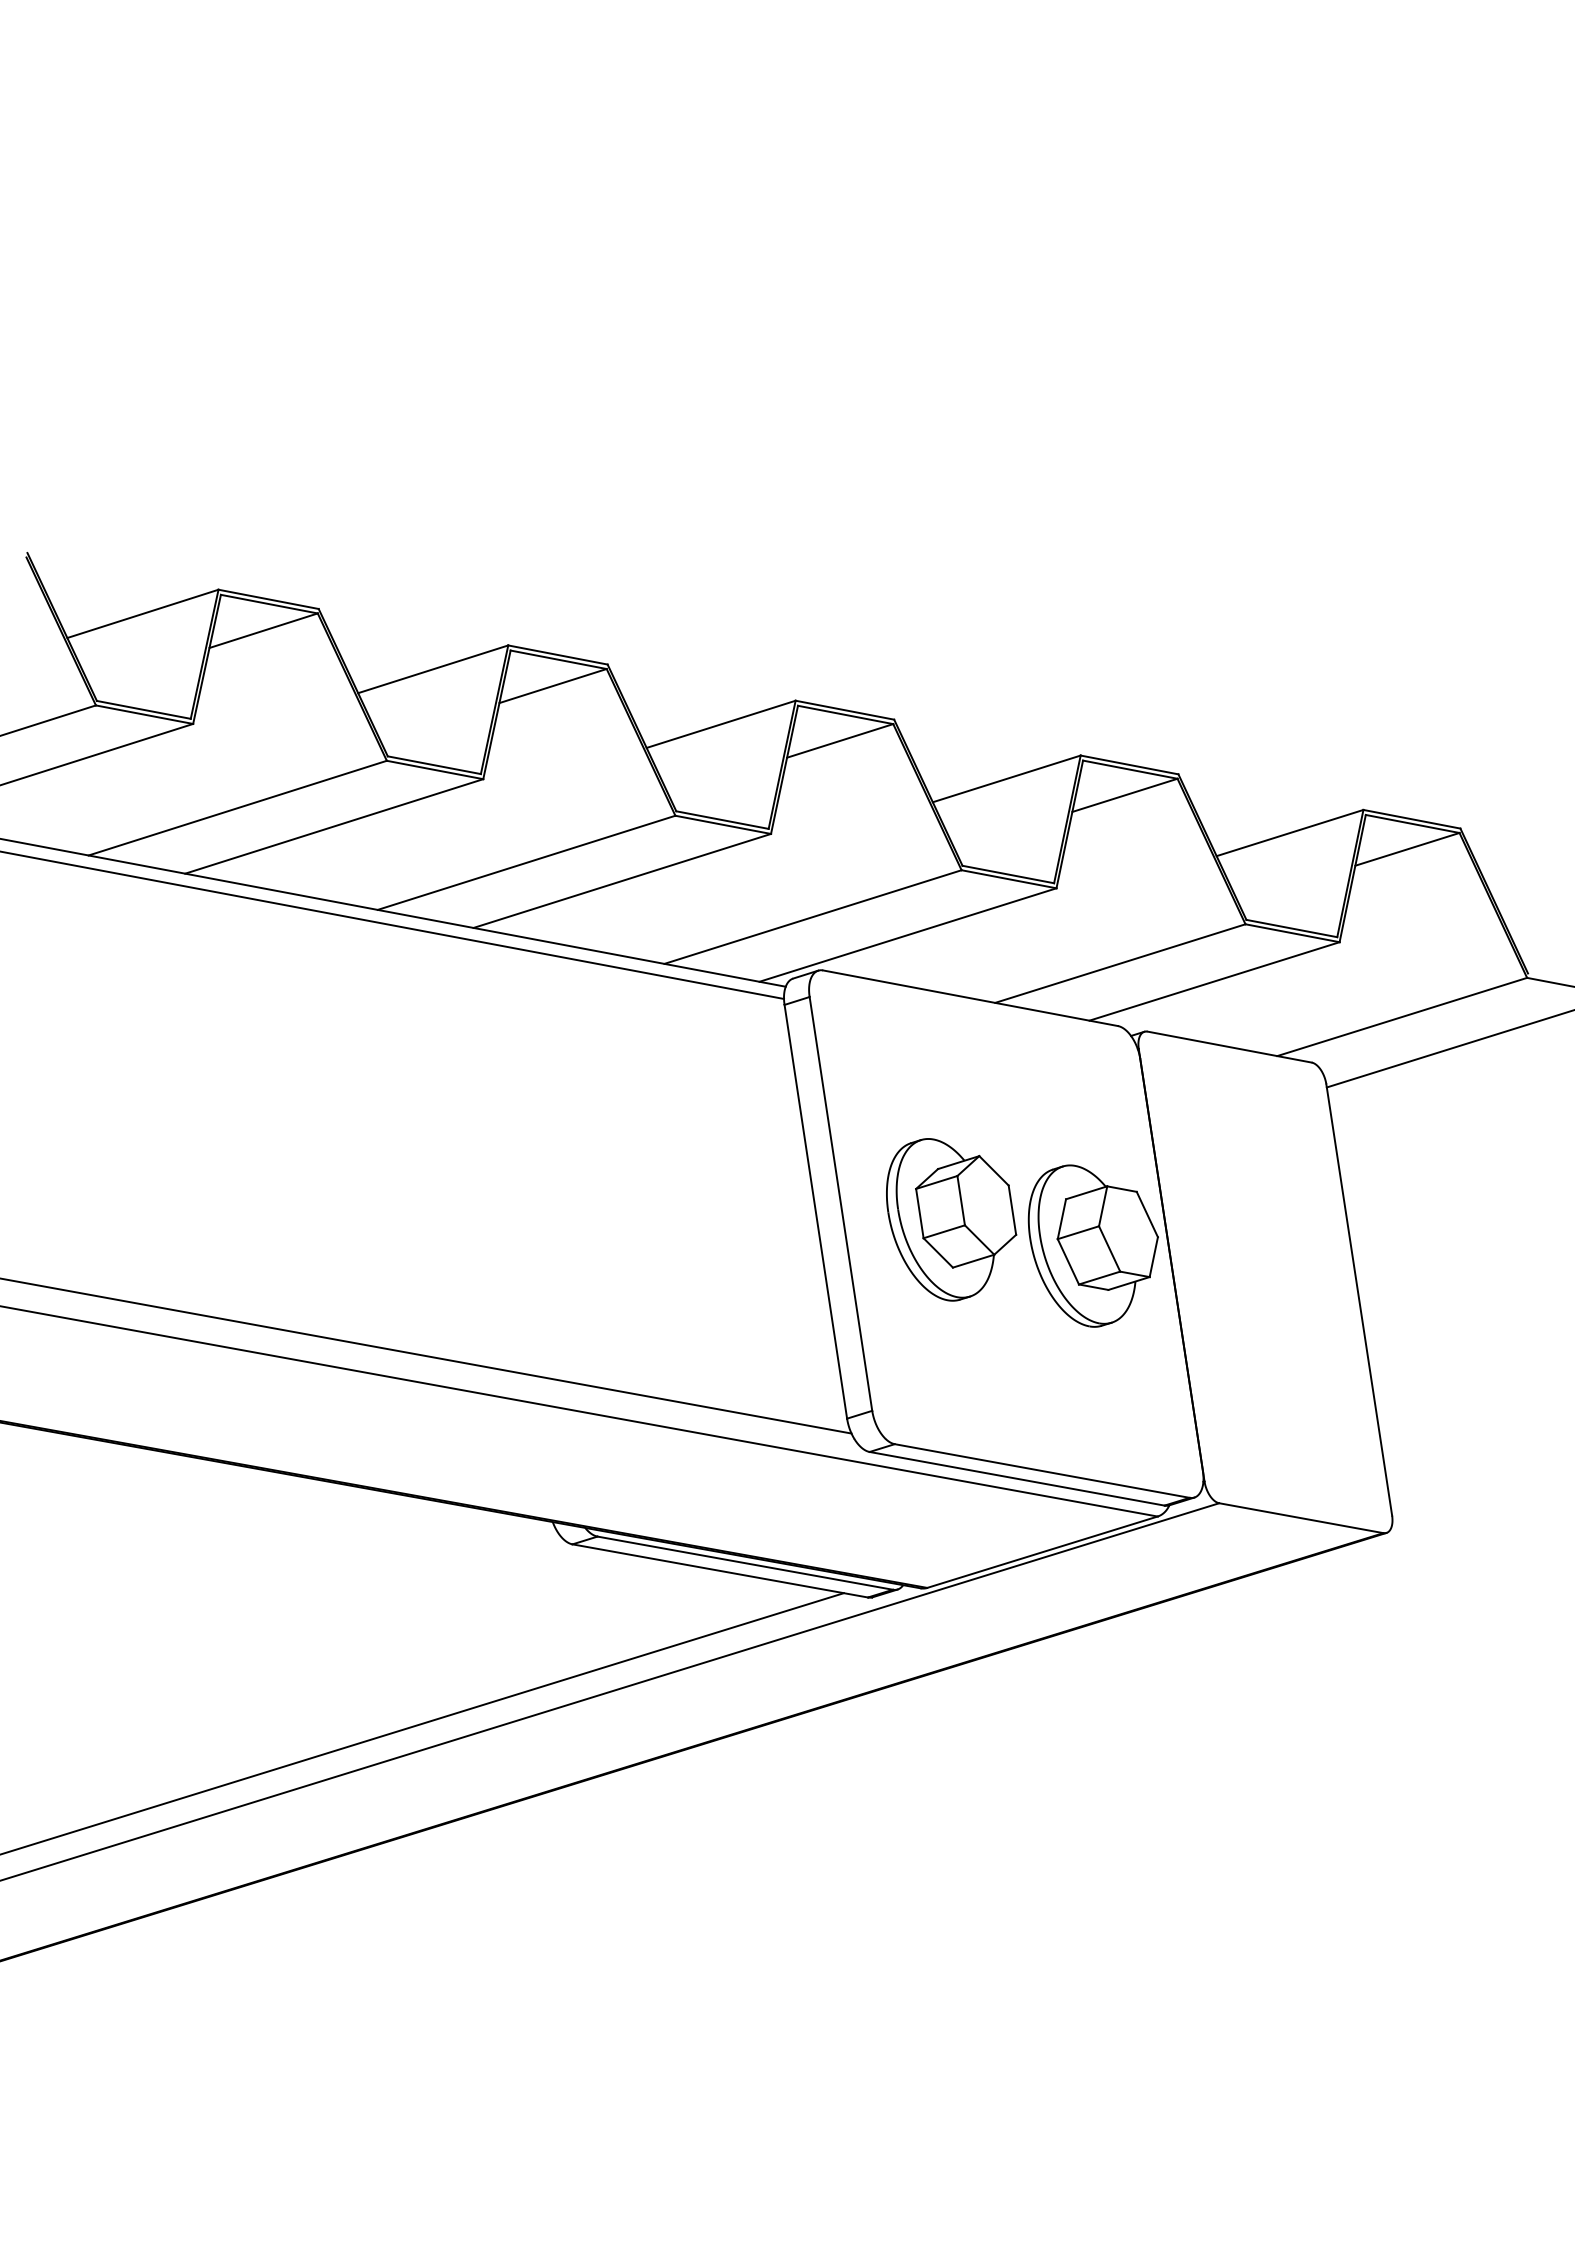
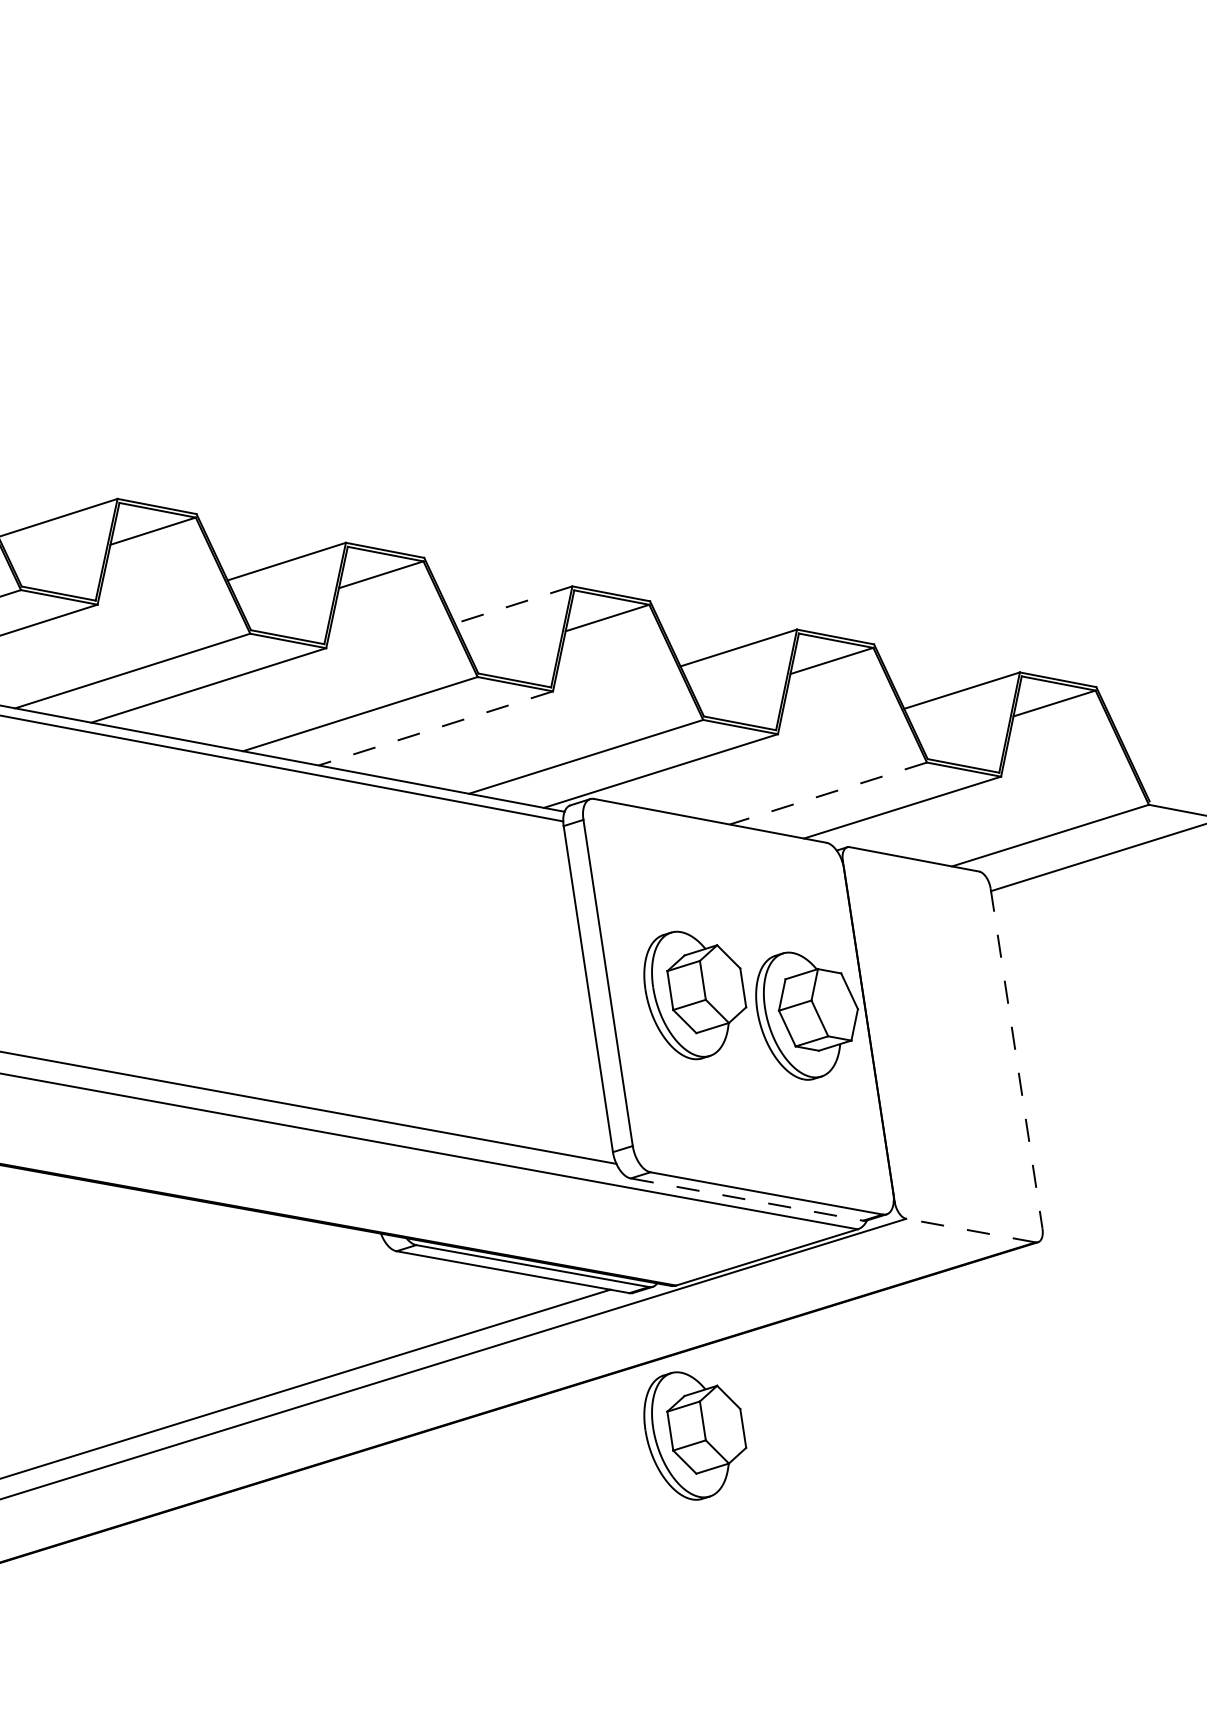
line: (720, 724) -> (513, 605), solid -> dashed
line: (621, 881) -> (435, 728), solid -> dashed
line: (1119, 963) -> (827, 793), solid -> dashed
line: (1359, 1300) -> (1016, 1059), solid -> dashed
line: (1017, 1478) -> (747, 1199), solid -> dashed
line: (1300, 1518) -> (970, 1230), solid -> dashed
part: (951, 1778) -> (695, 1435), added

